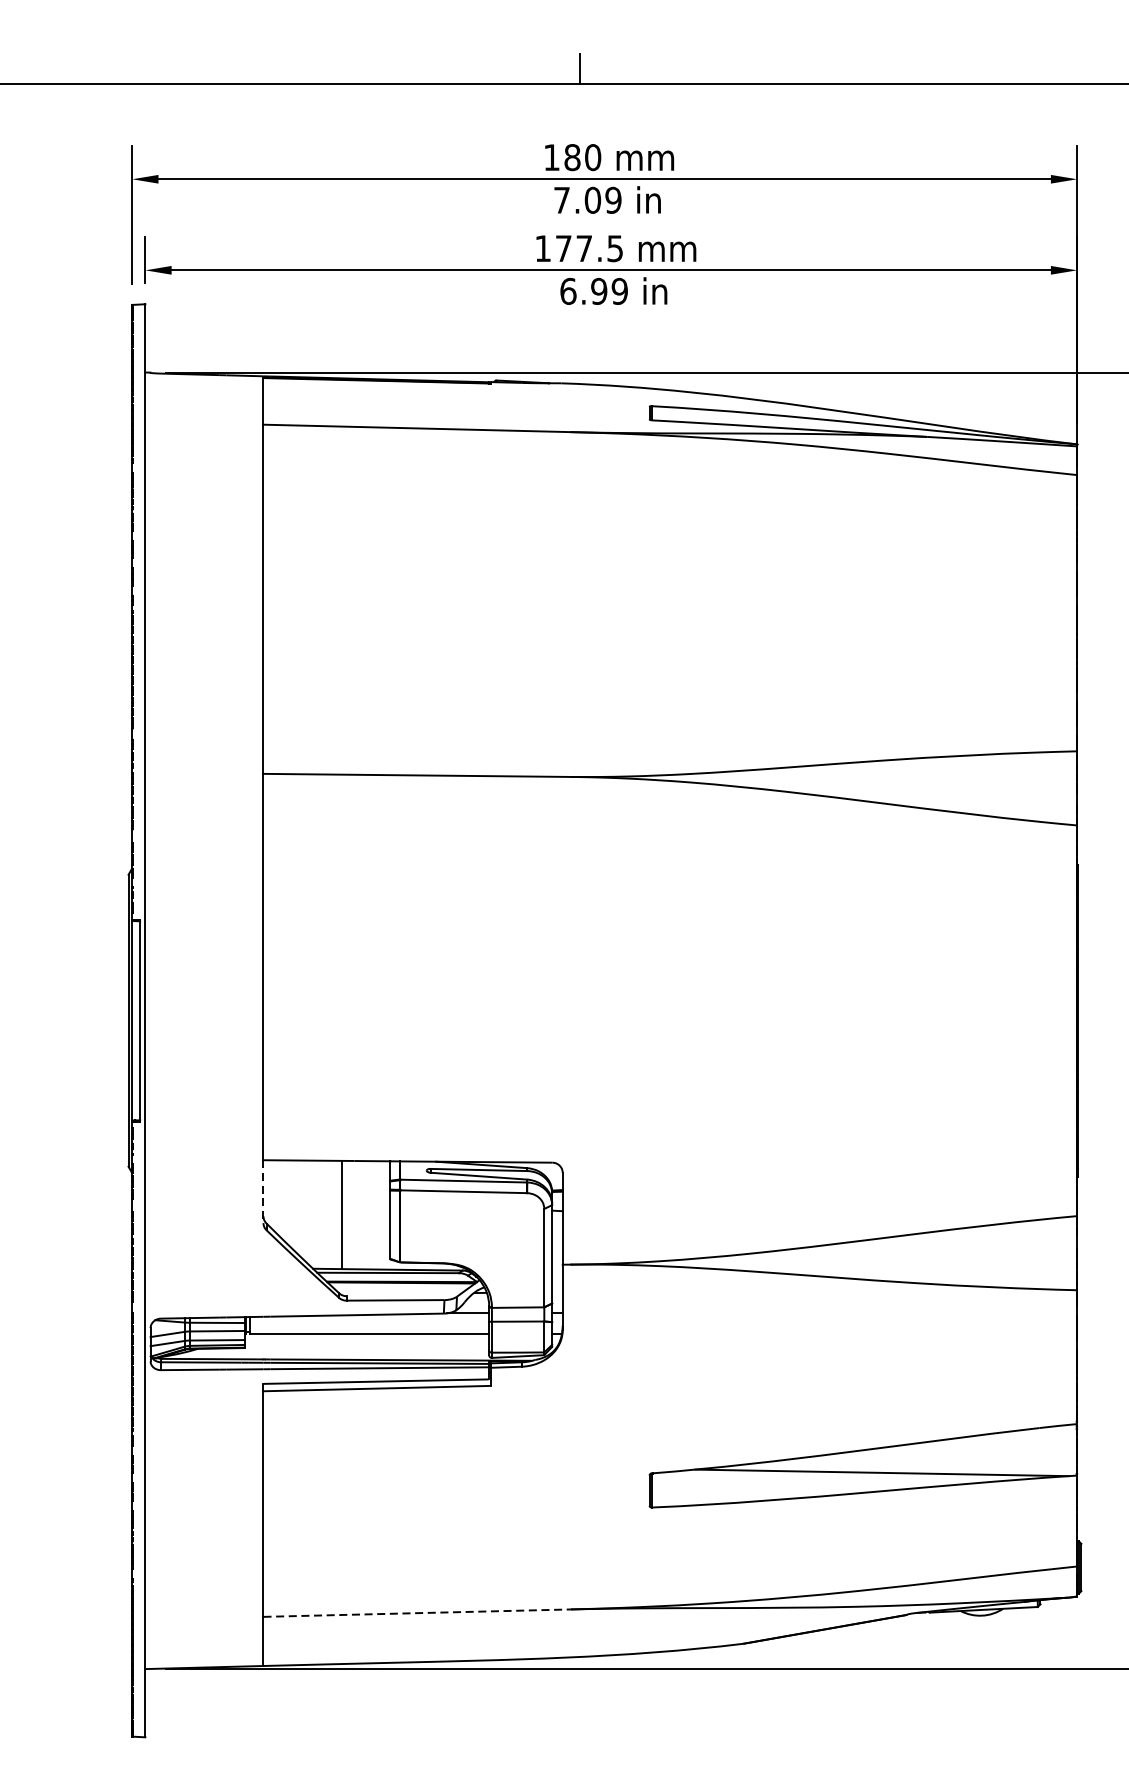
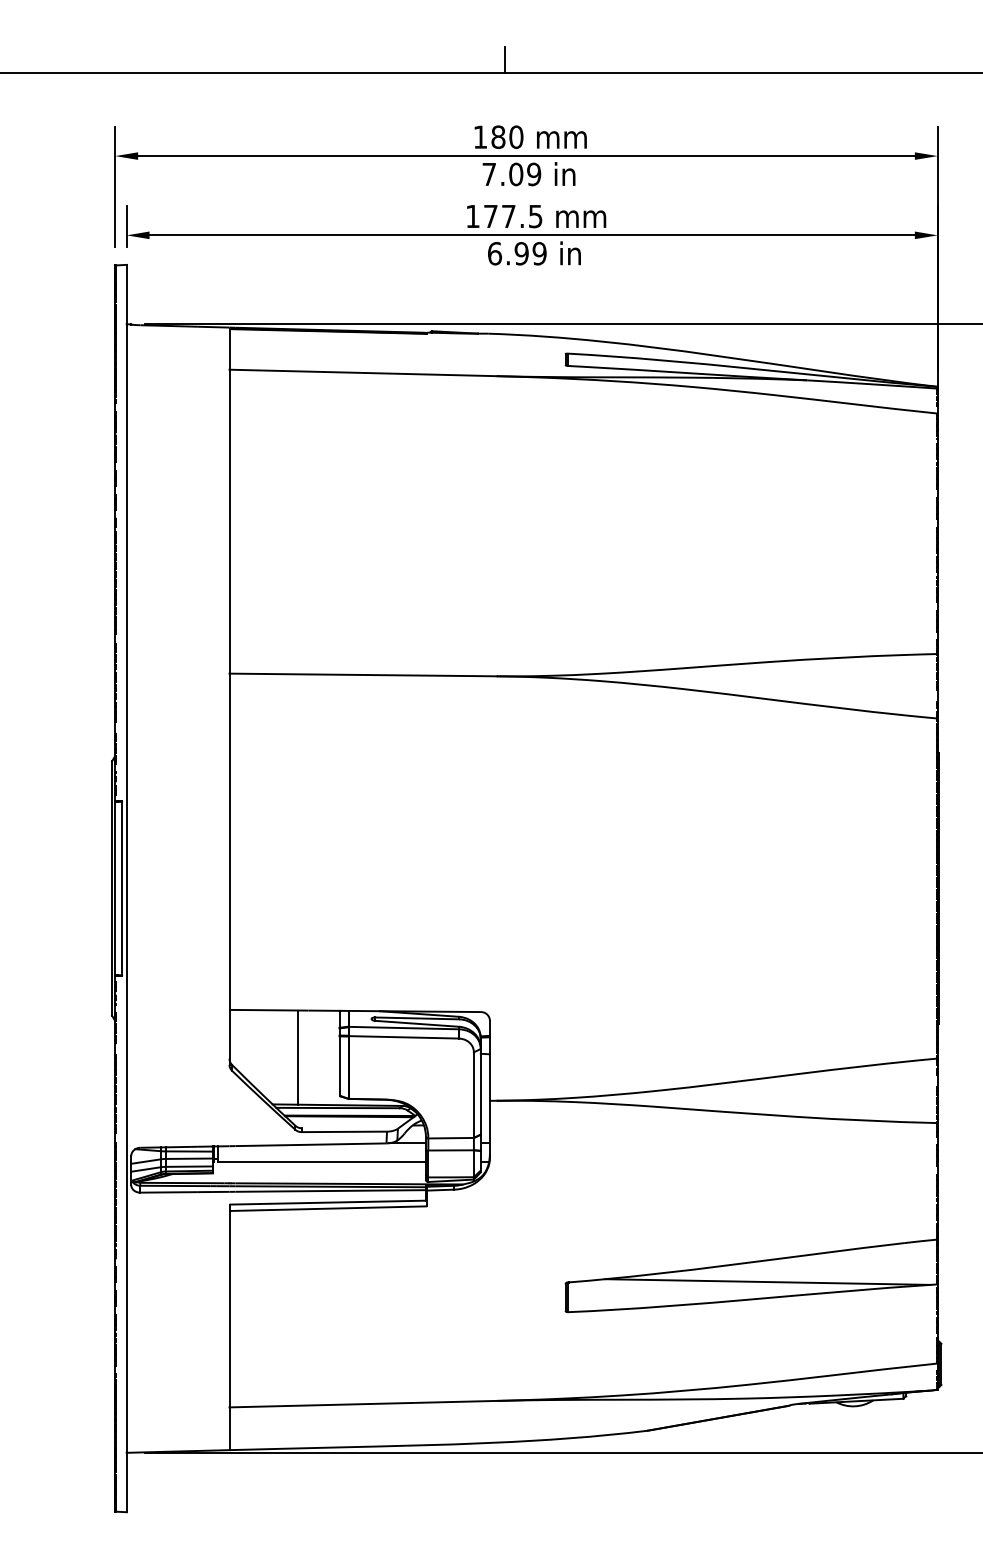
line: (263, 1191) -> (229, 1037), dashed -> solid
line: (417, 1613) -> (363, 1404), dashed -> solid

